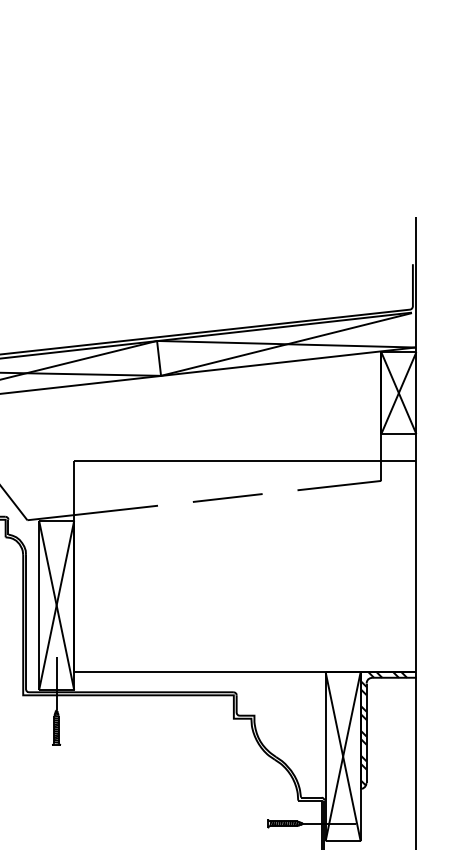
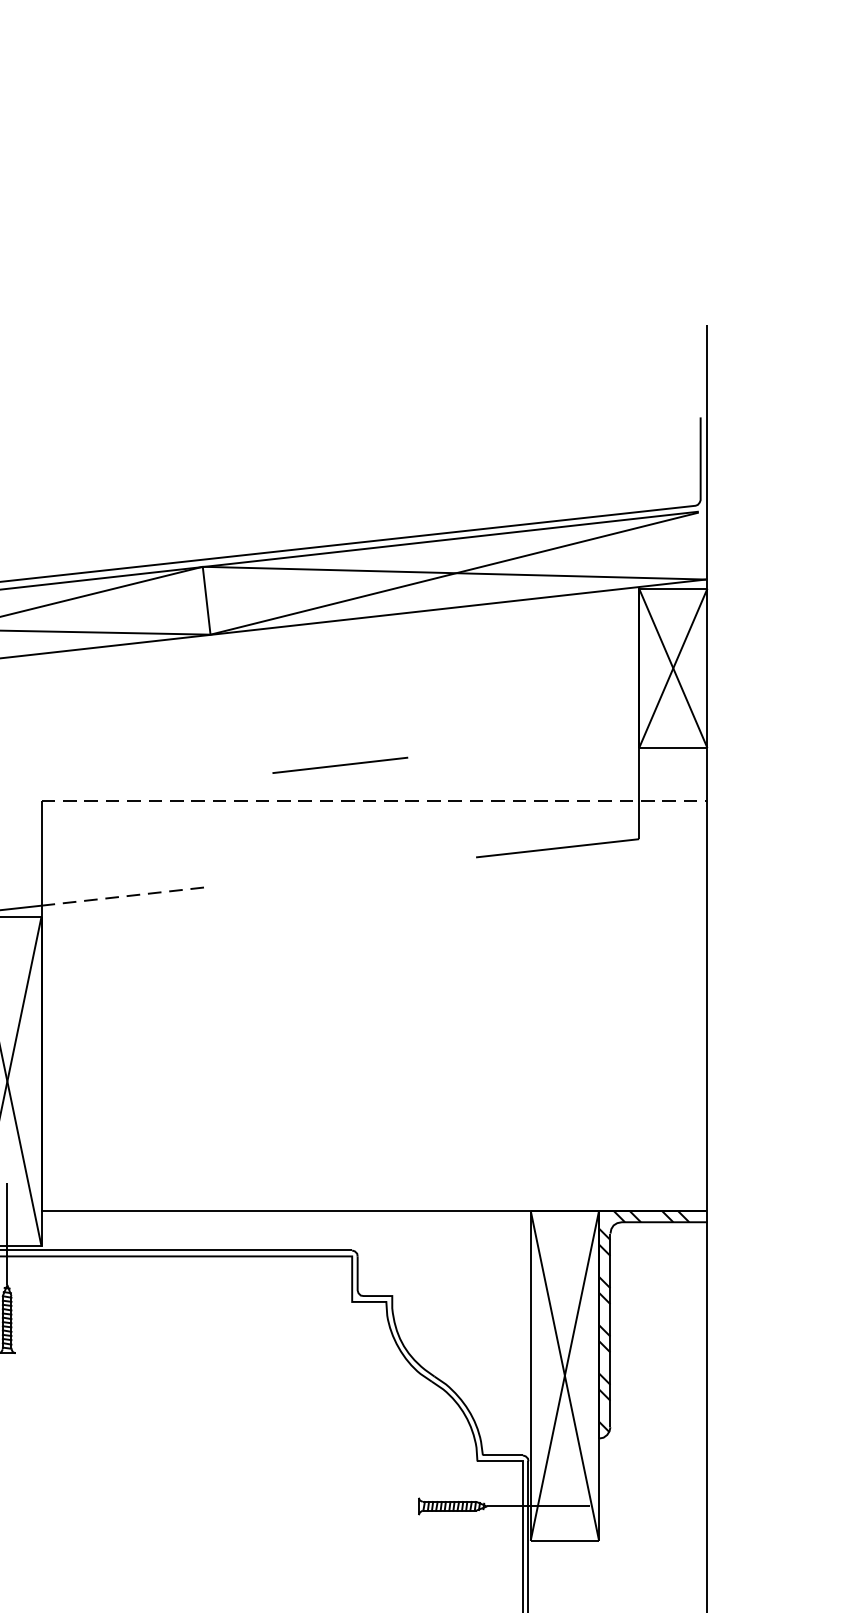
line: (245, 461) -> (374, 801), solid -> dashed
line: (227, 497) -> (339, 764), moved
line: (116, 510) -> (123, 896), solid -> dashed

